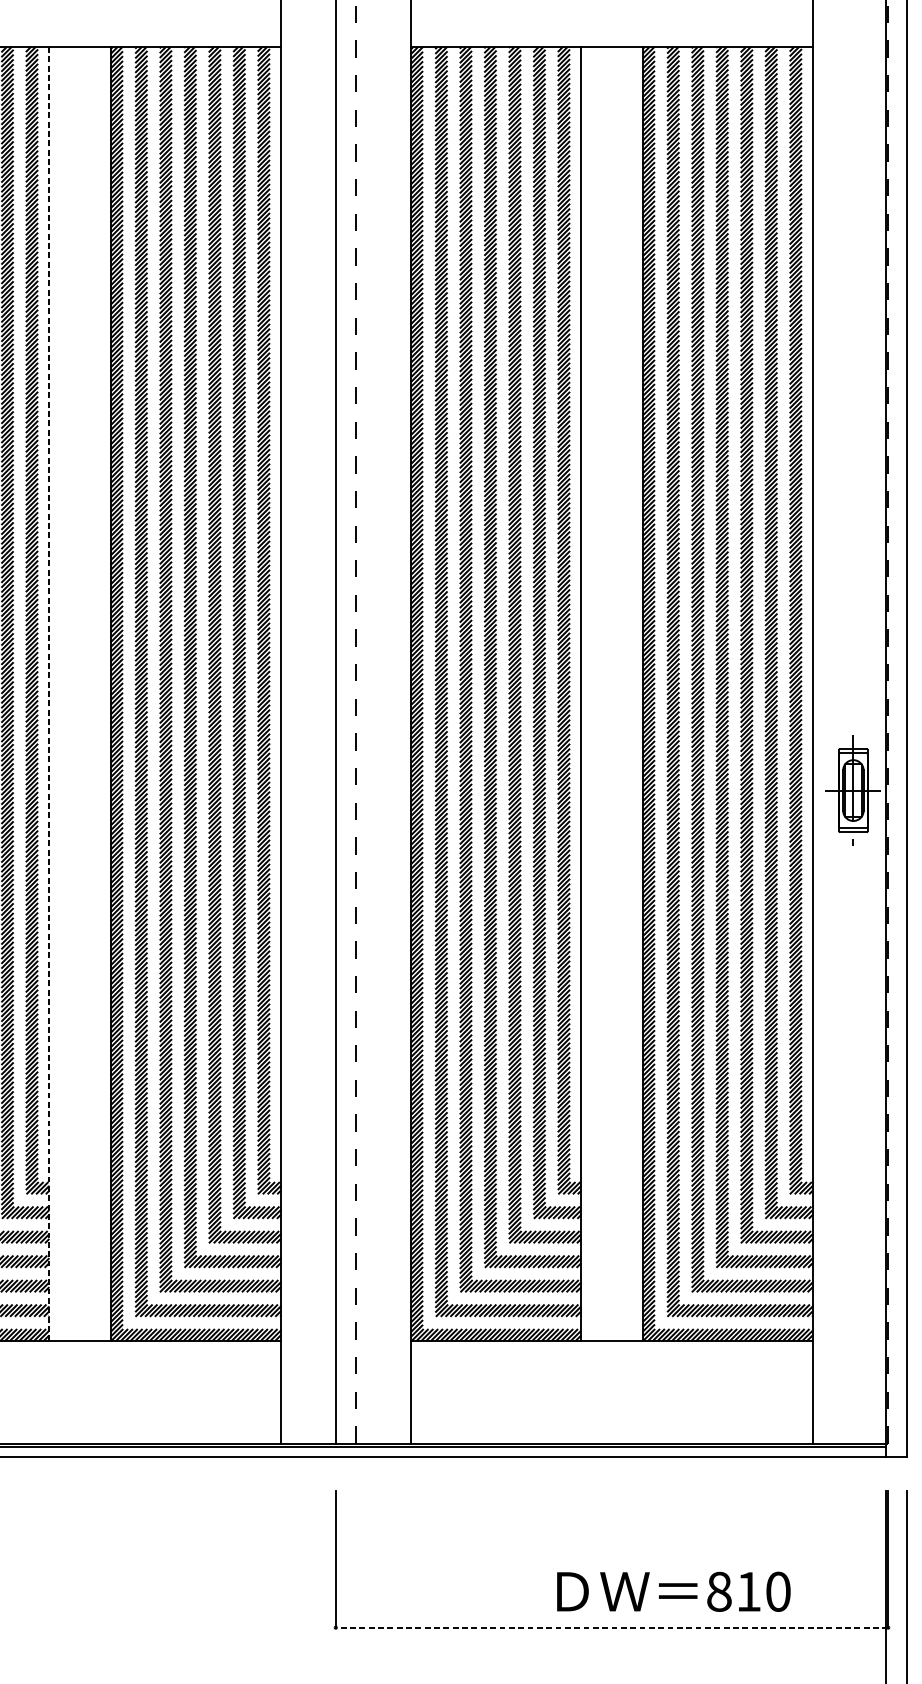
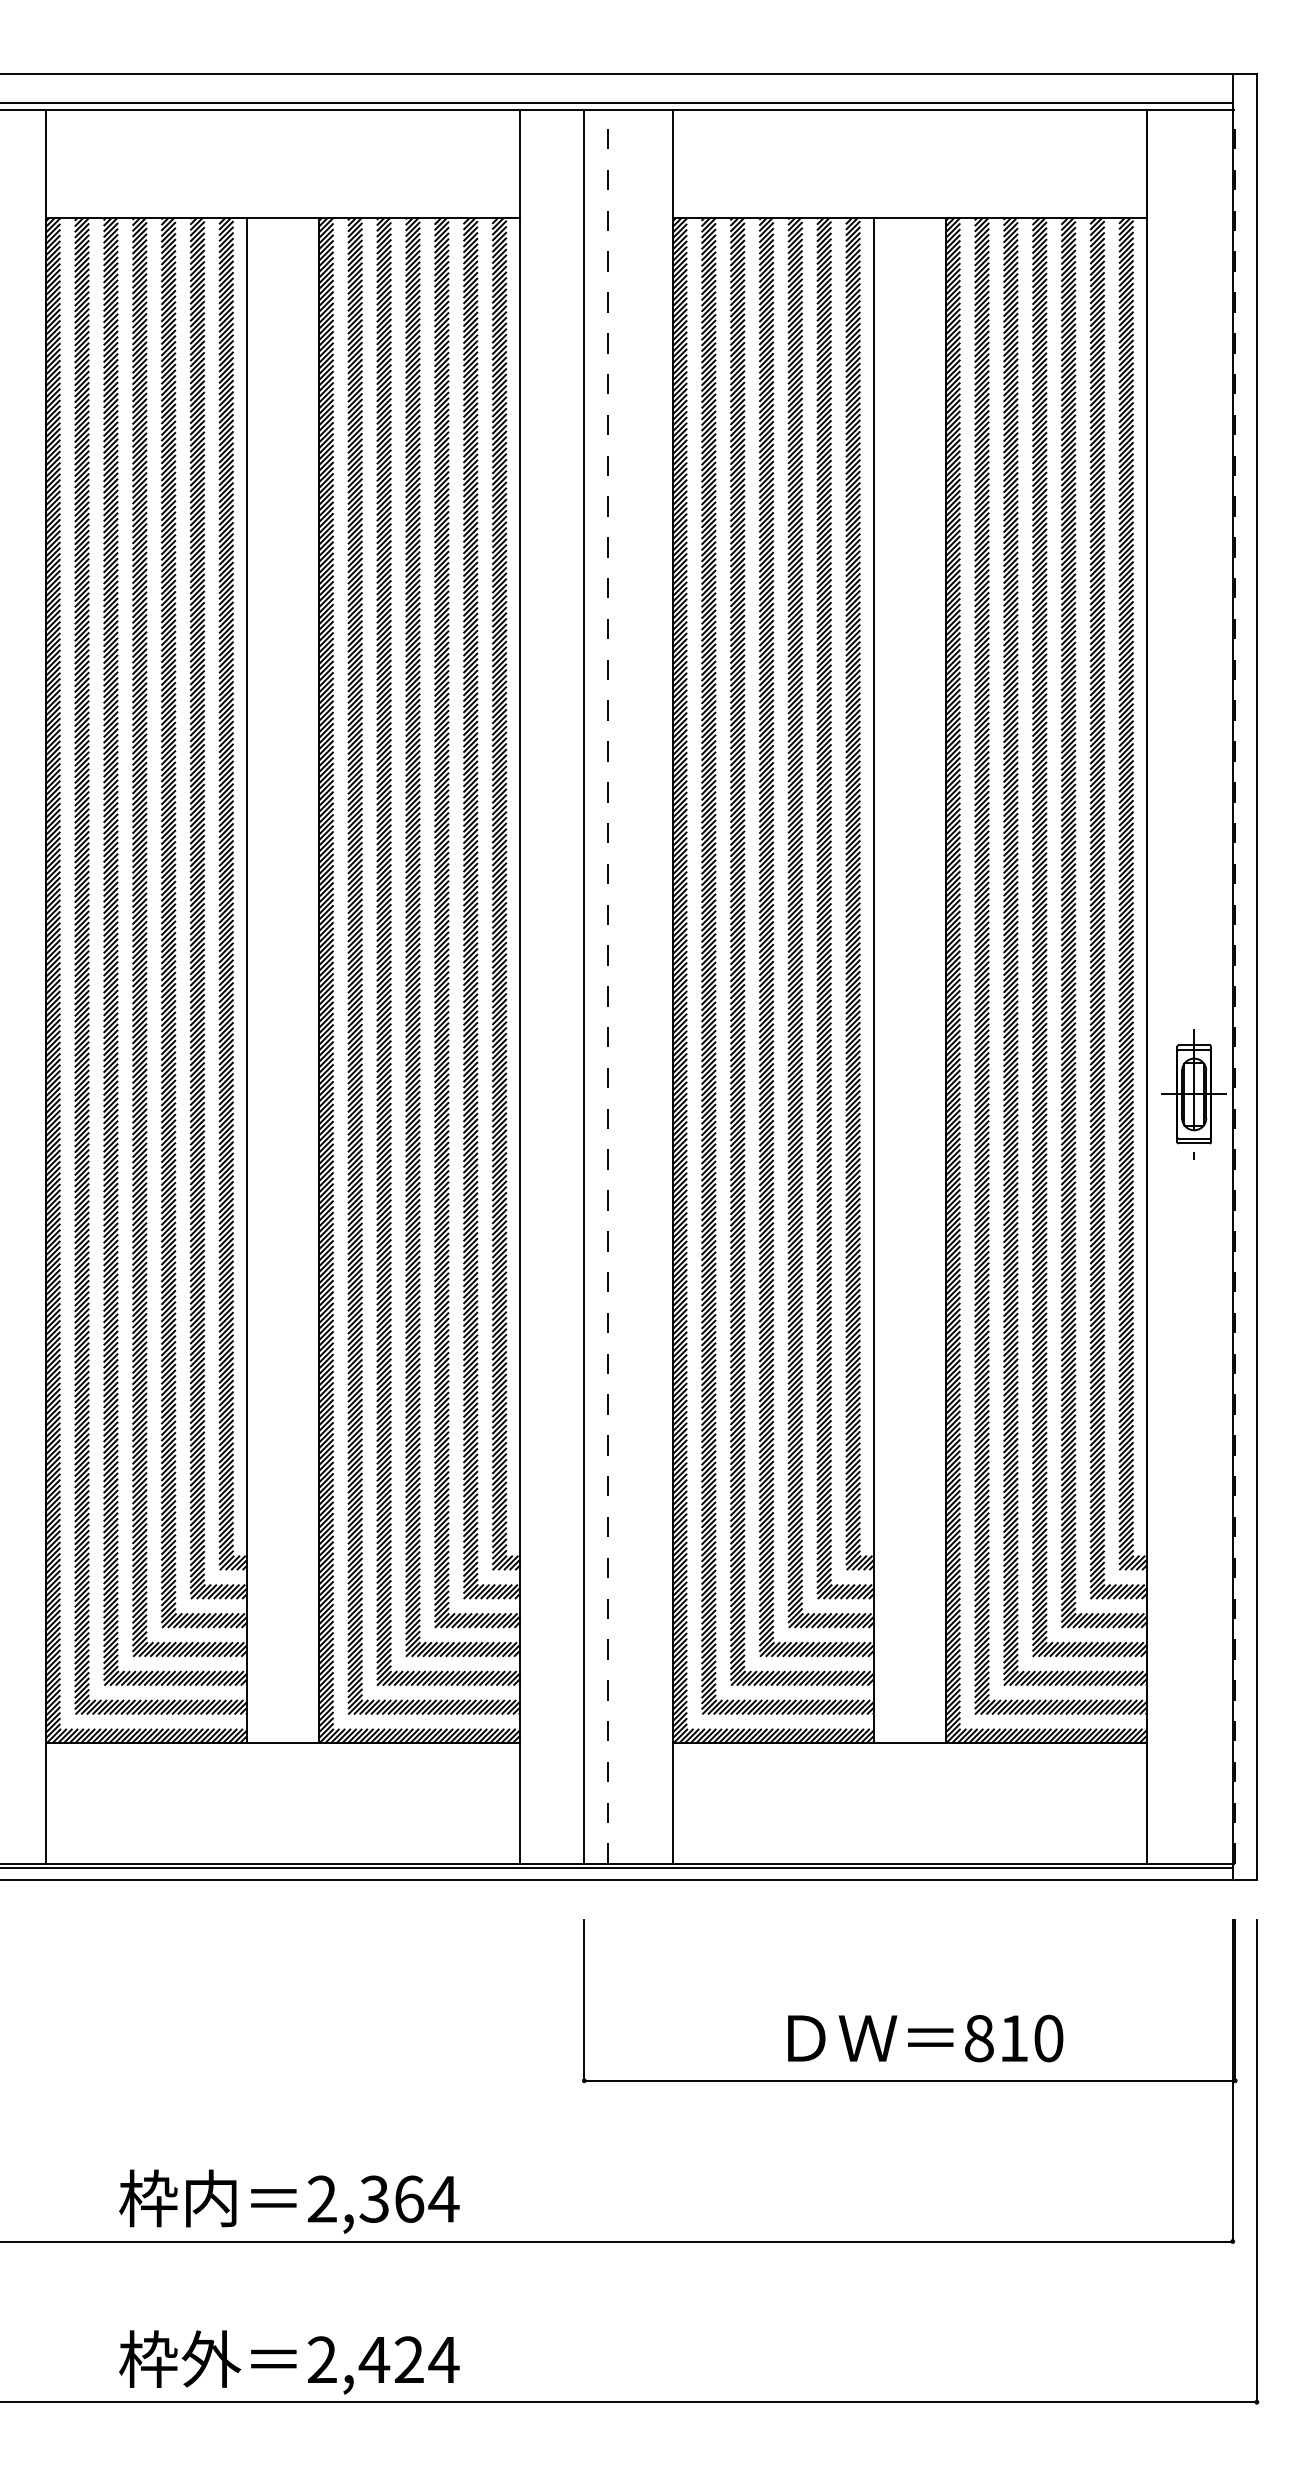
line: (49, 693) -> (246, 980), dashed -> solid
text: (673, 1591) -> (925, 2038), moved
line: (611, 1627) -> (909, 2080), dashed -> solid

